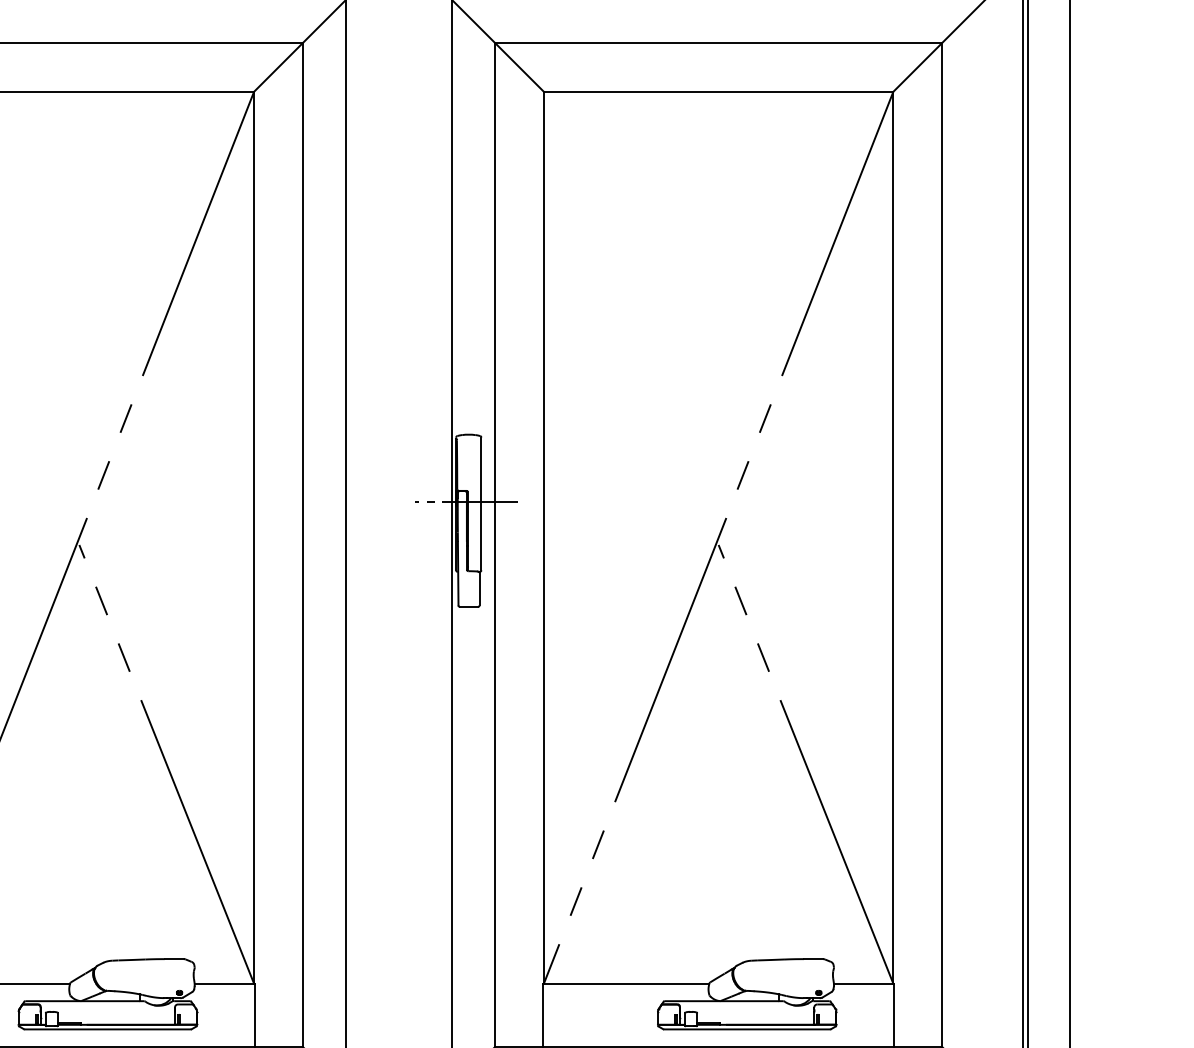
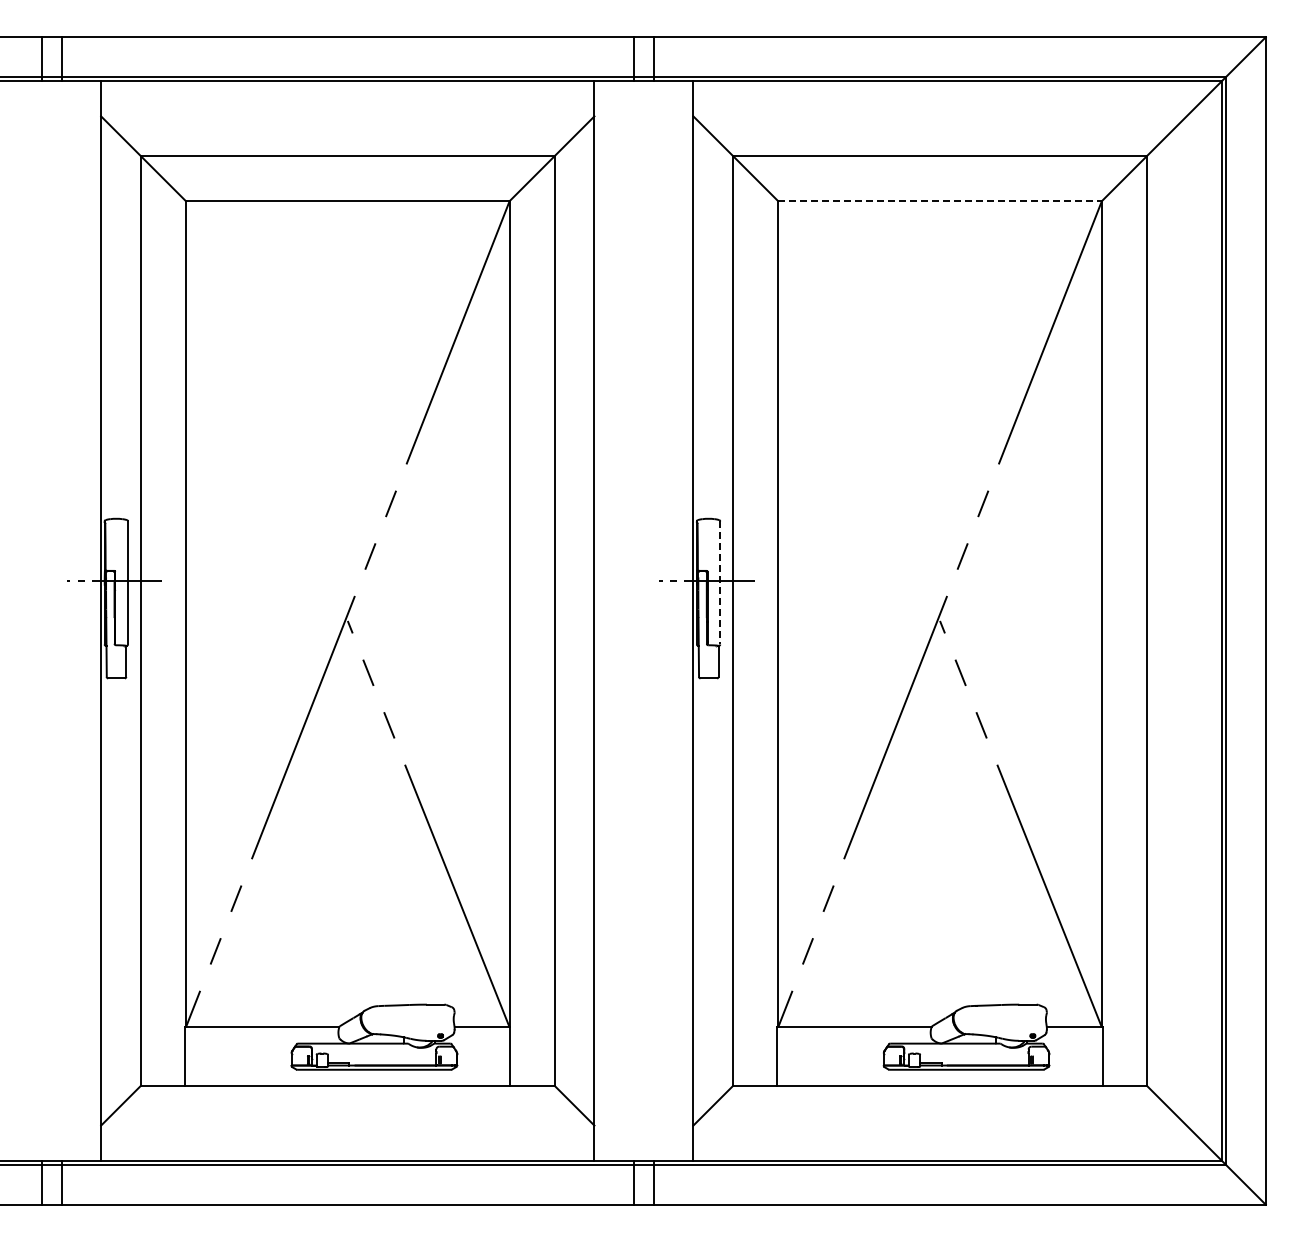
line: (719, 92) -> (940, 201), solid -> dashed
line: (481, 503) -> (720, 582), solid -> dashed

